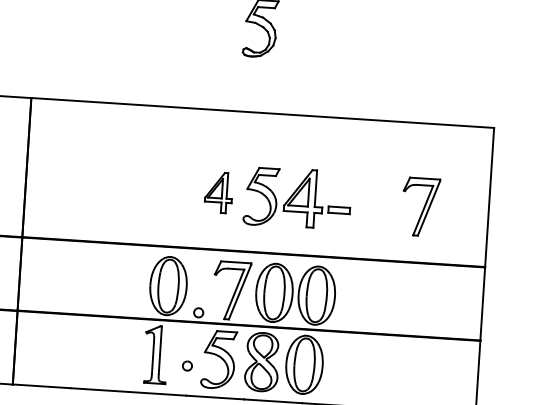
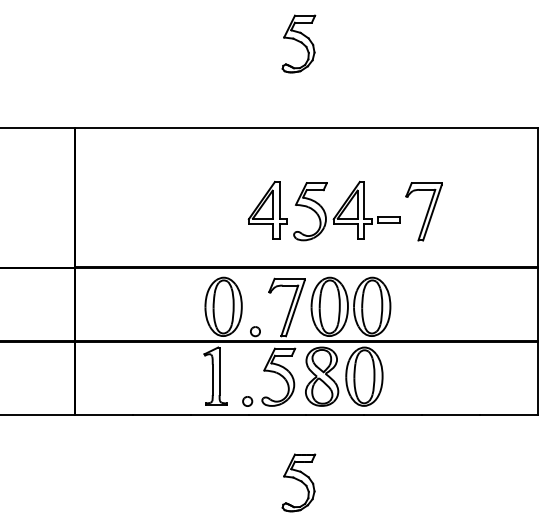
part: (218, 191) -> (267, 209), size x1.43
part: (420, 206) -> (423, 211), moved
part: (187, 366) -> (247, 401), moved

